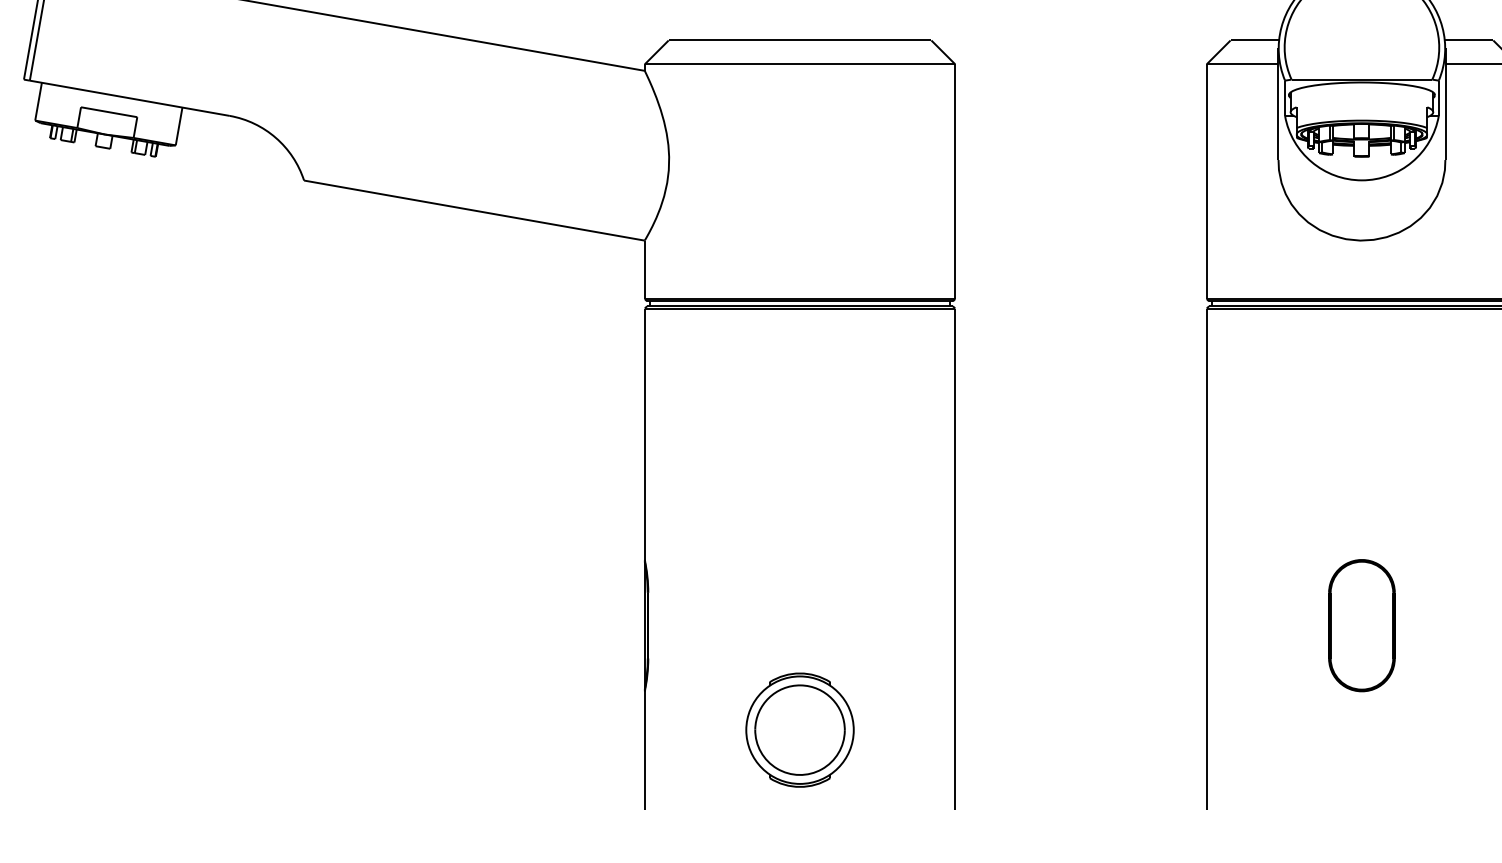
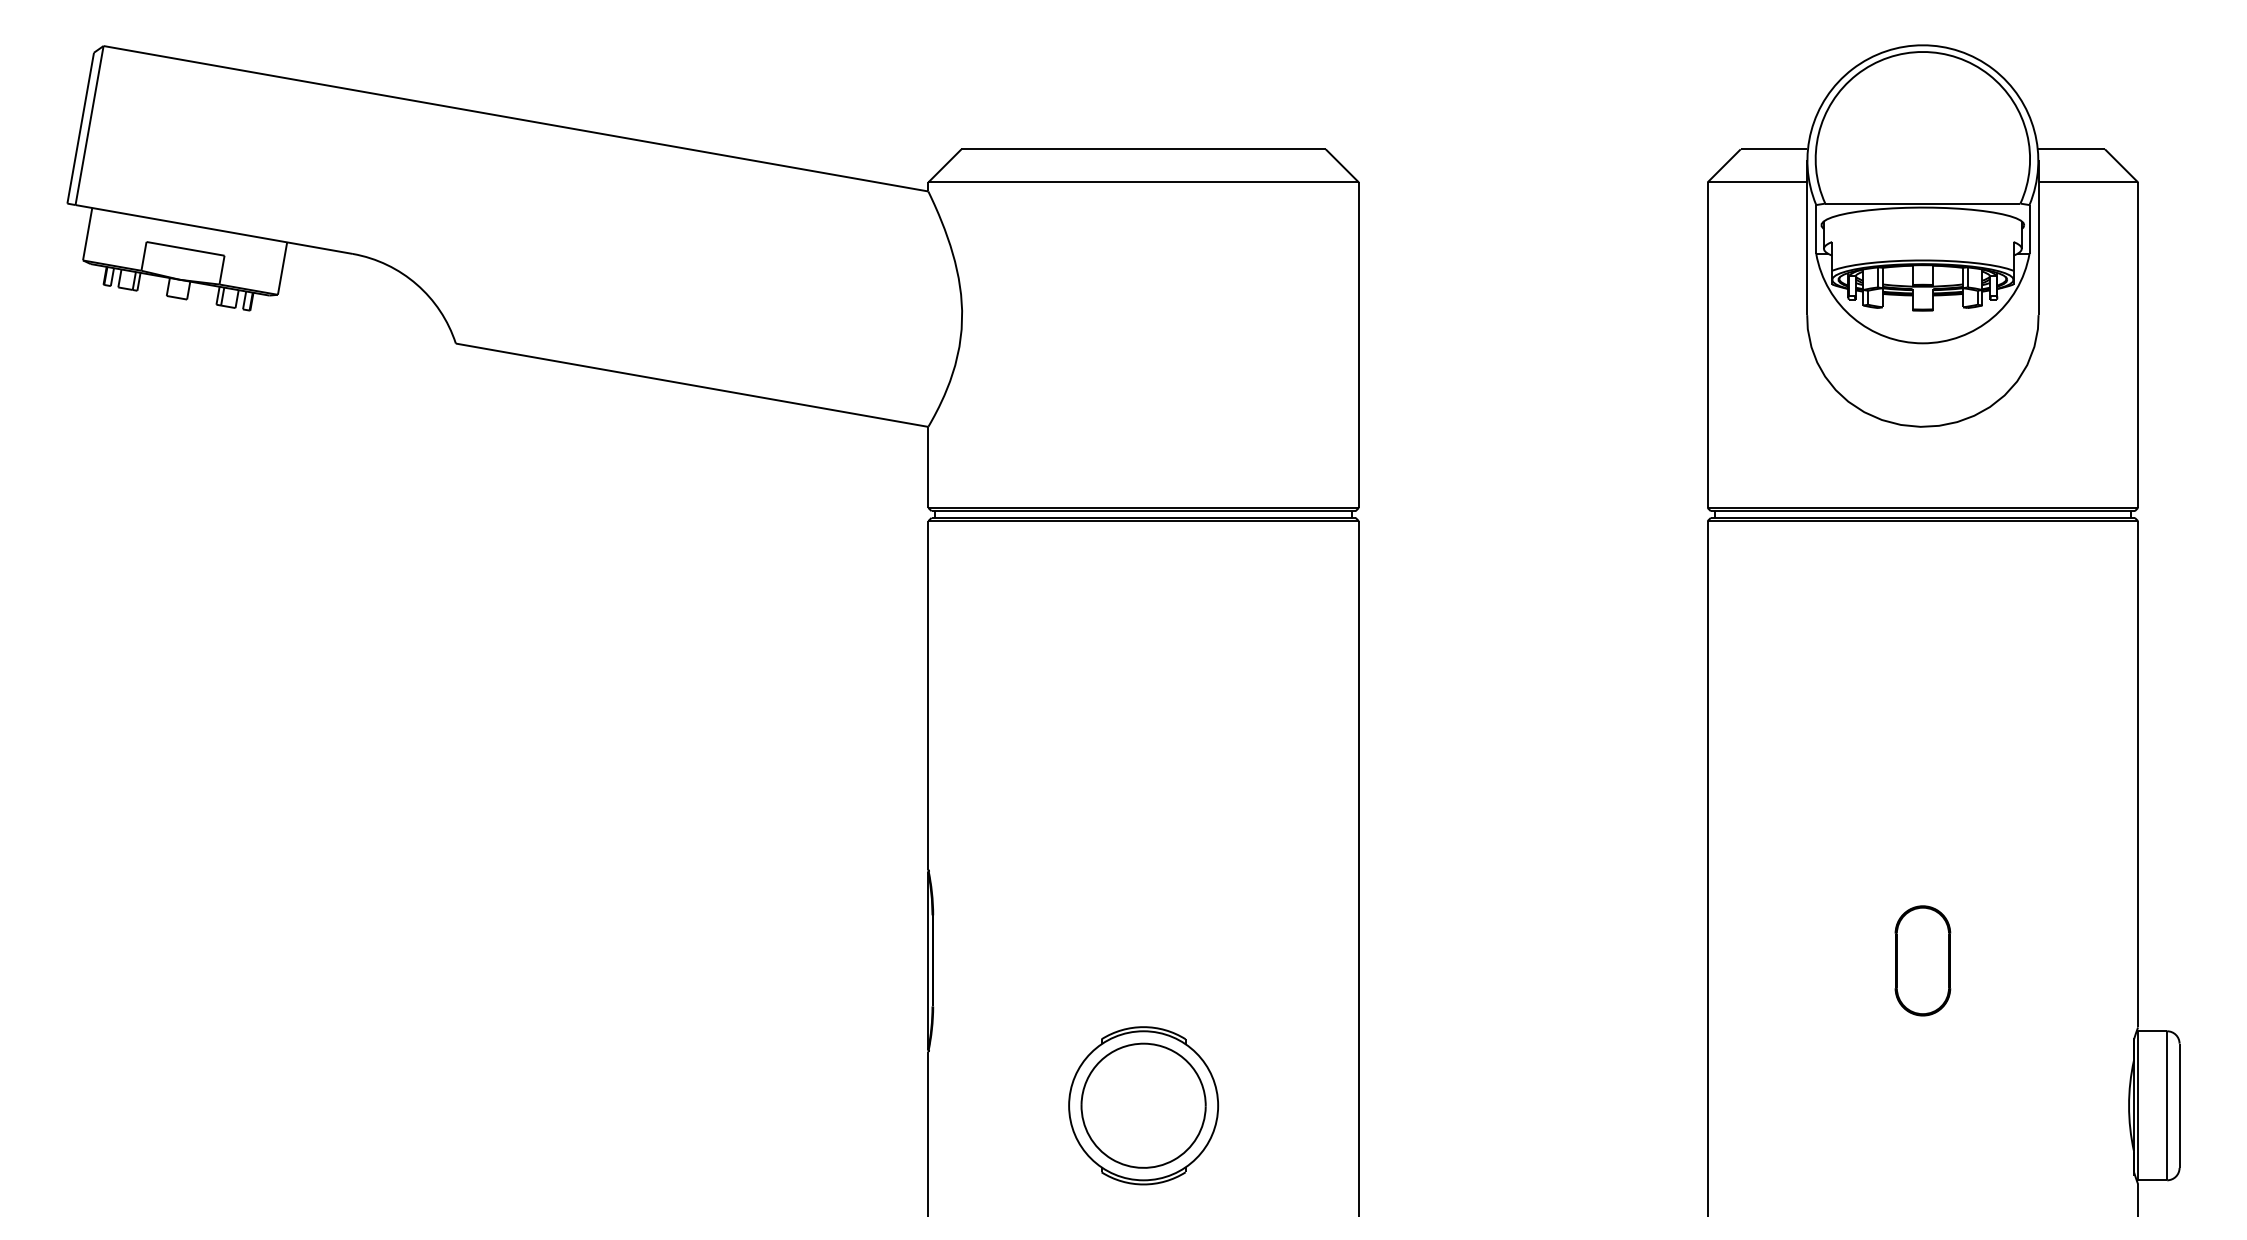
part: (1361, 625) -> (1922, 960), size x0.6

